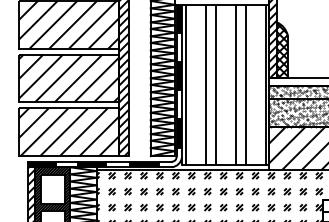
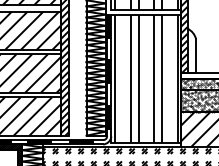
hatch: (282, 50) -> (191, 51), removed

